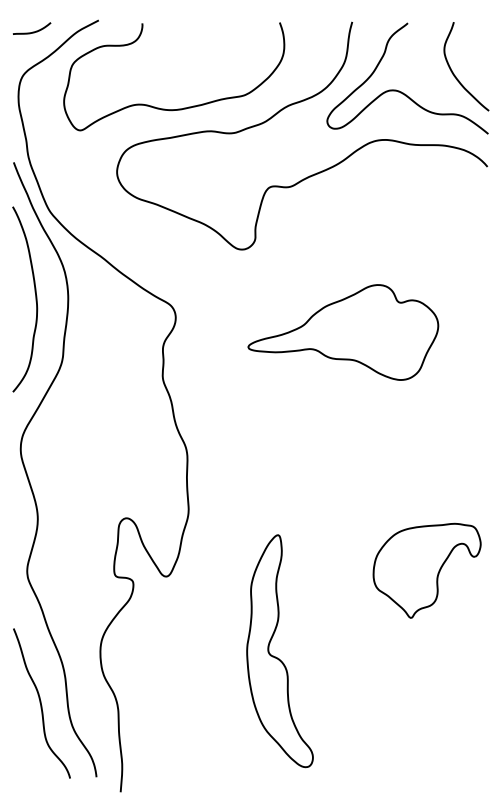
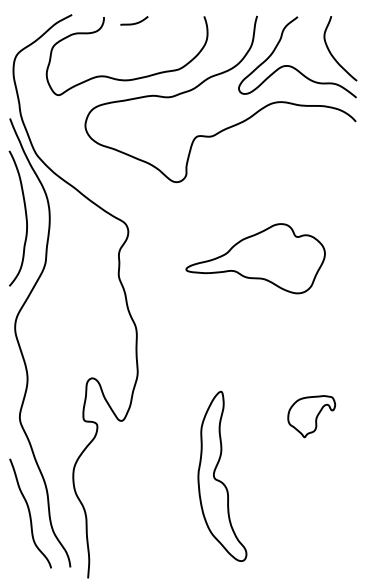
curve: (33, 30) -> (135, 22), moved
part: (343, 332) -> (255, 258), moved
part: (426, 570) -> (311, 416), size x0.6
part: (280, 649) -> (222, 475), moved

